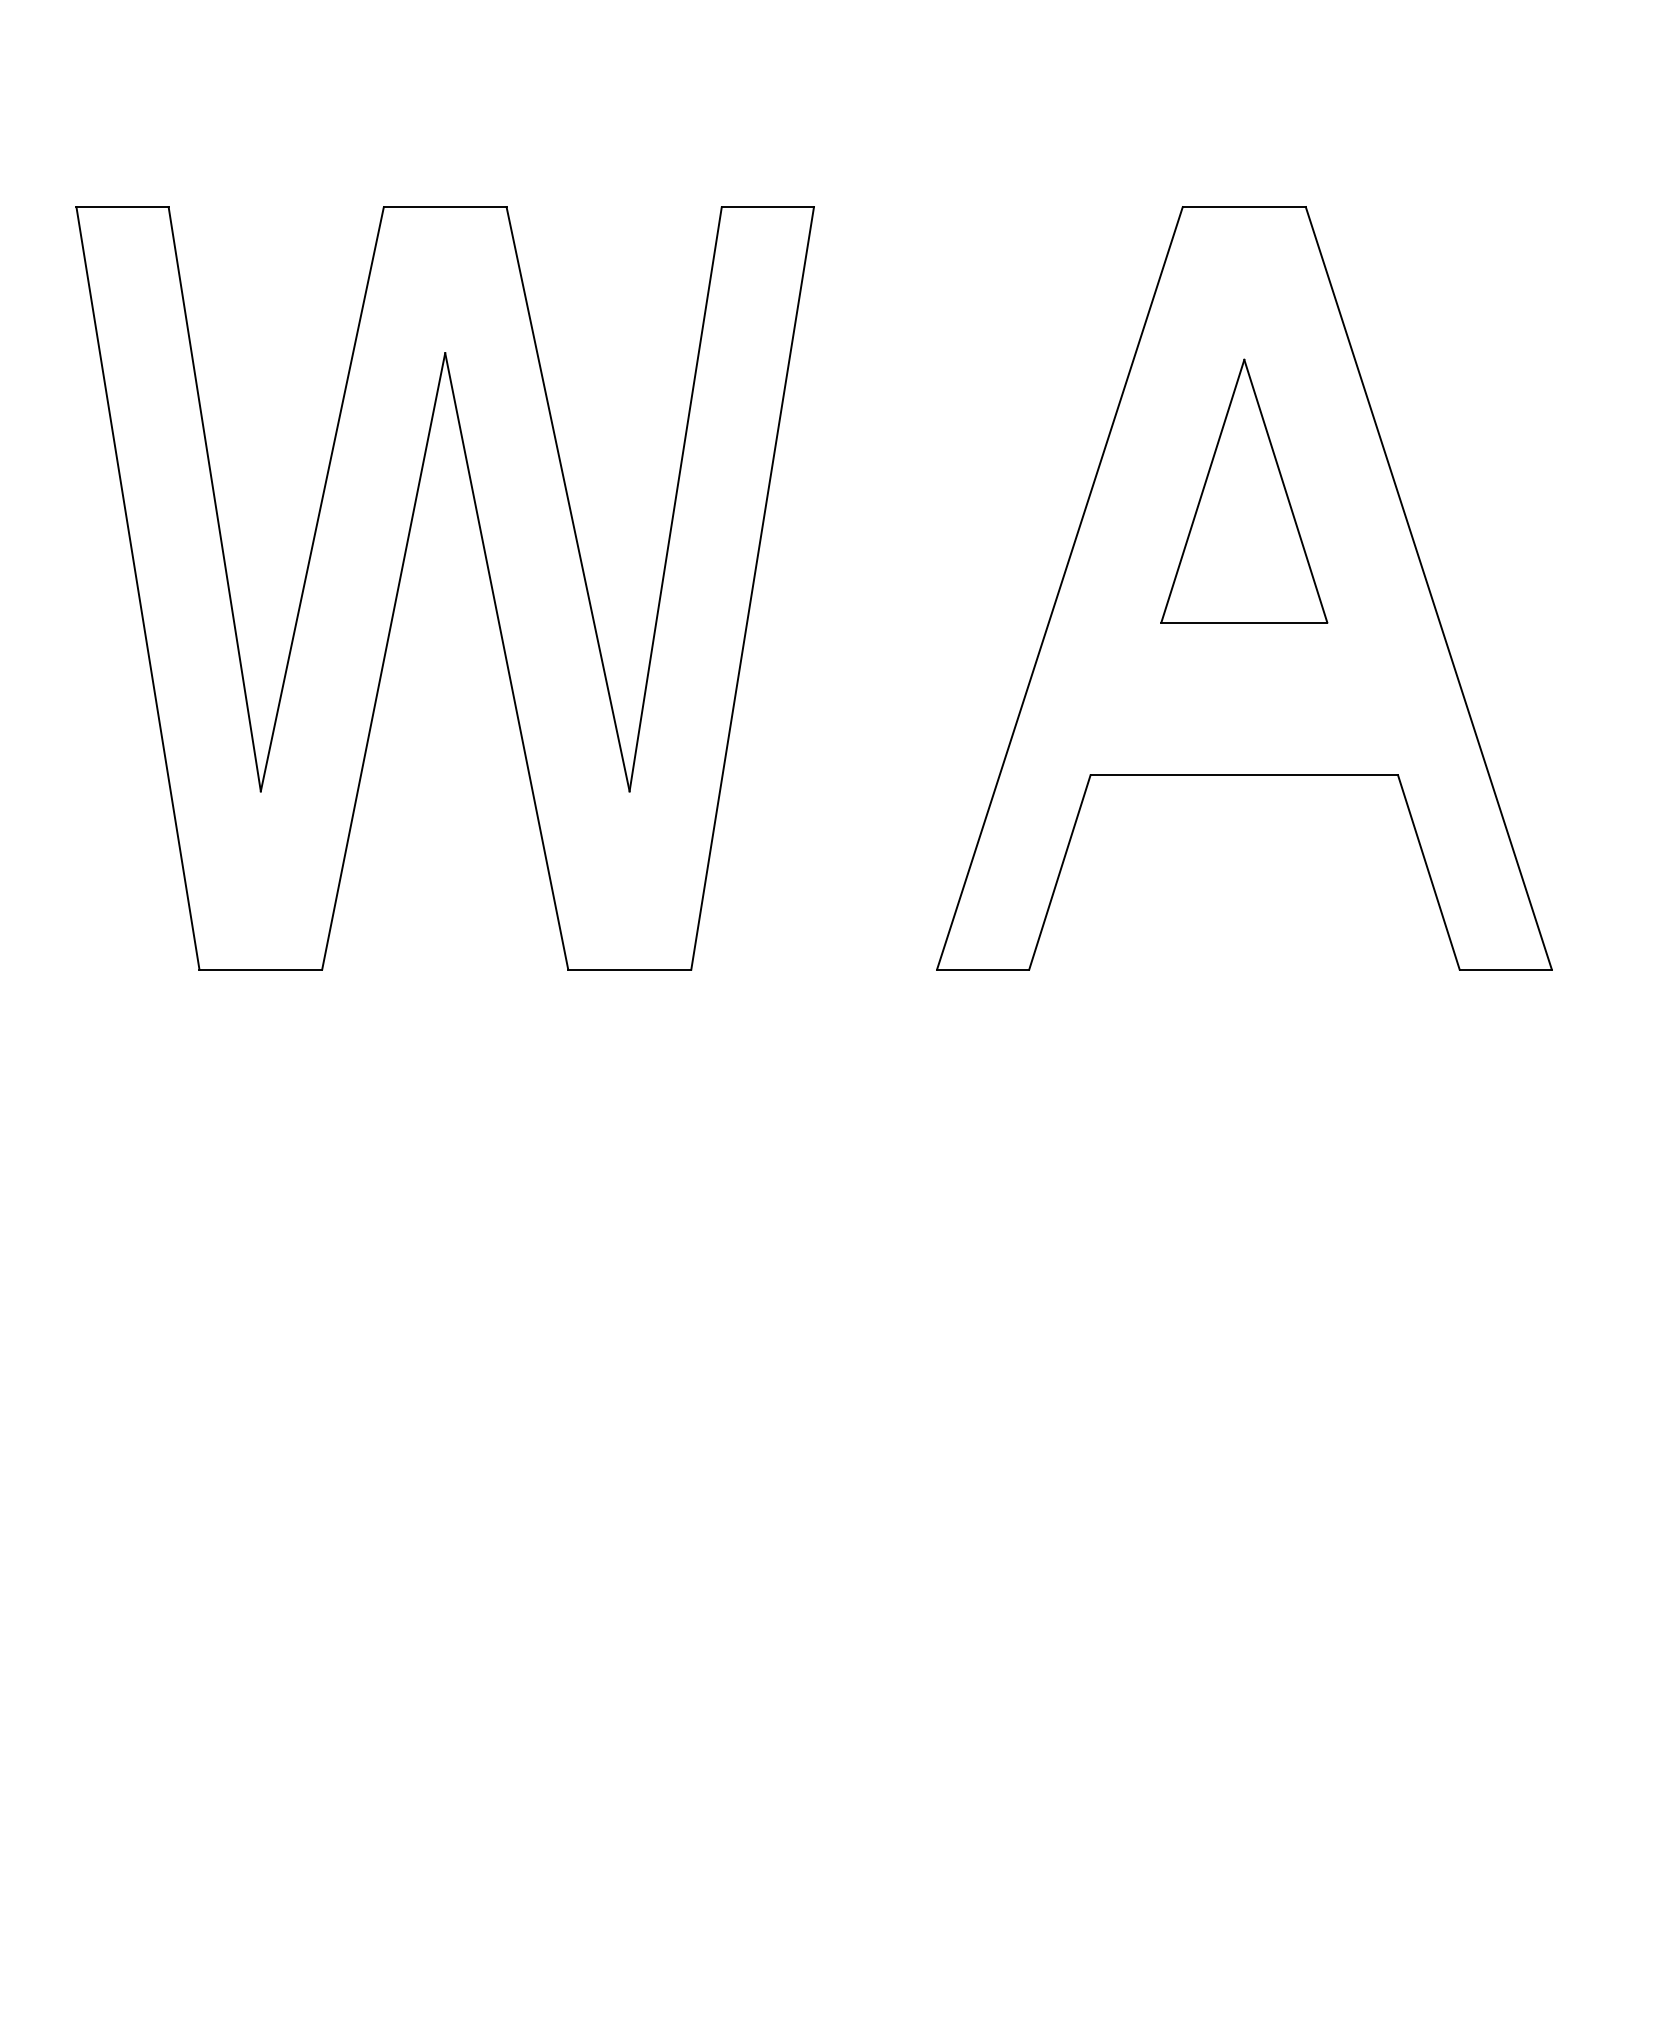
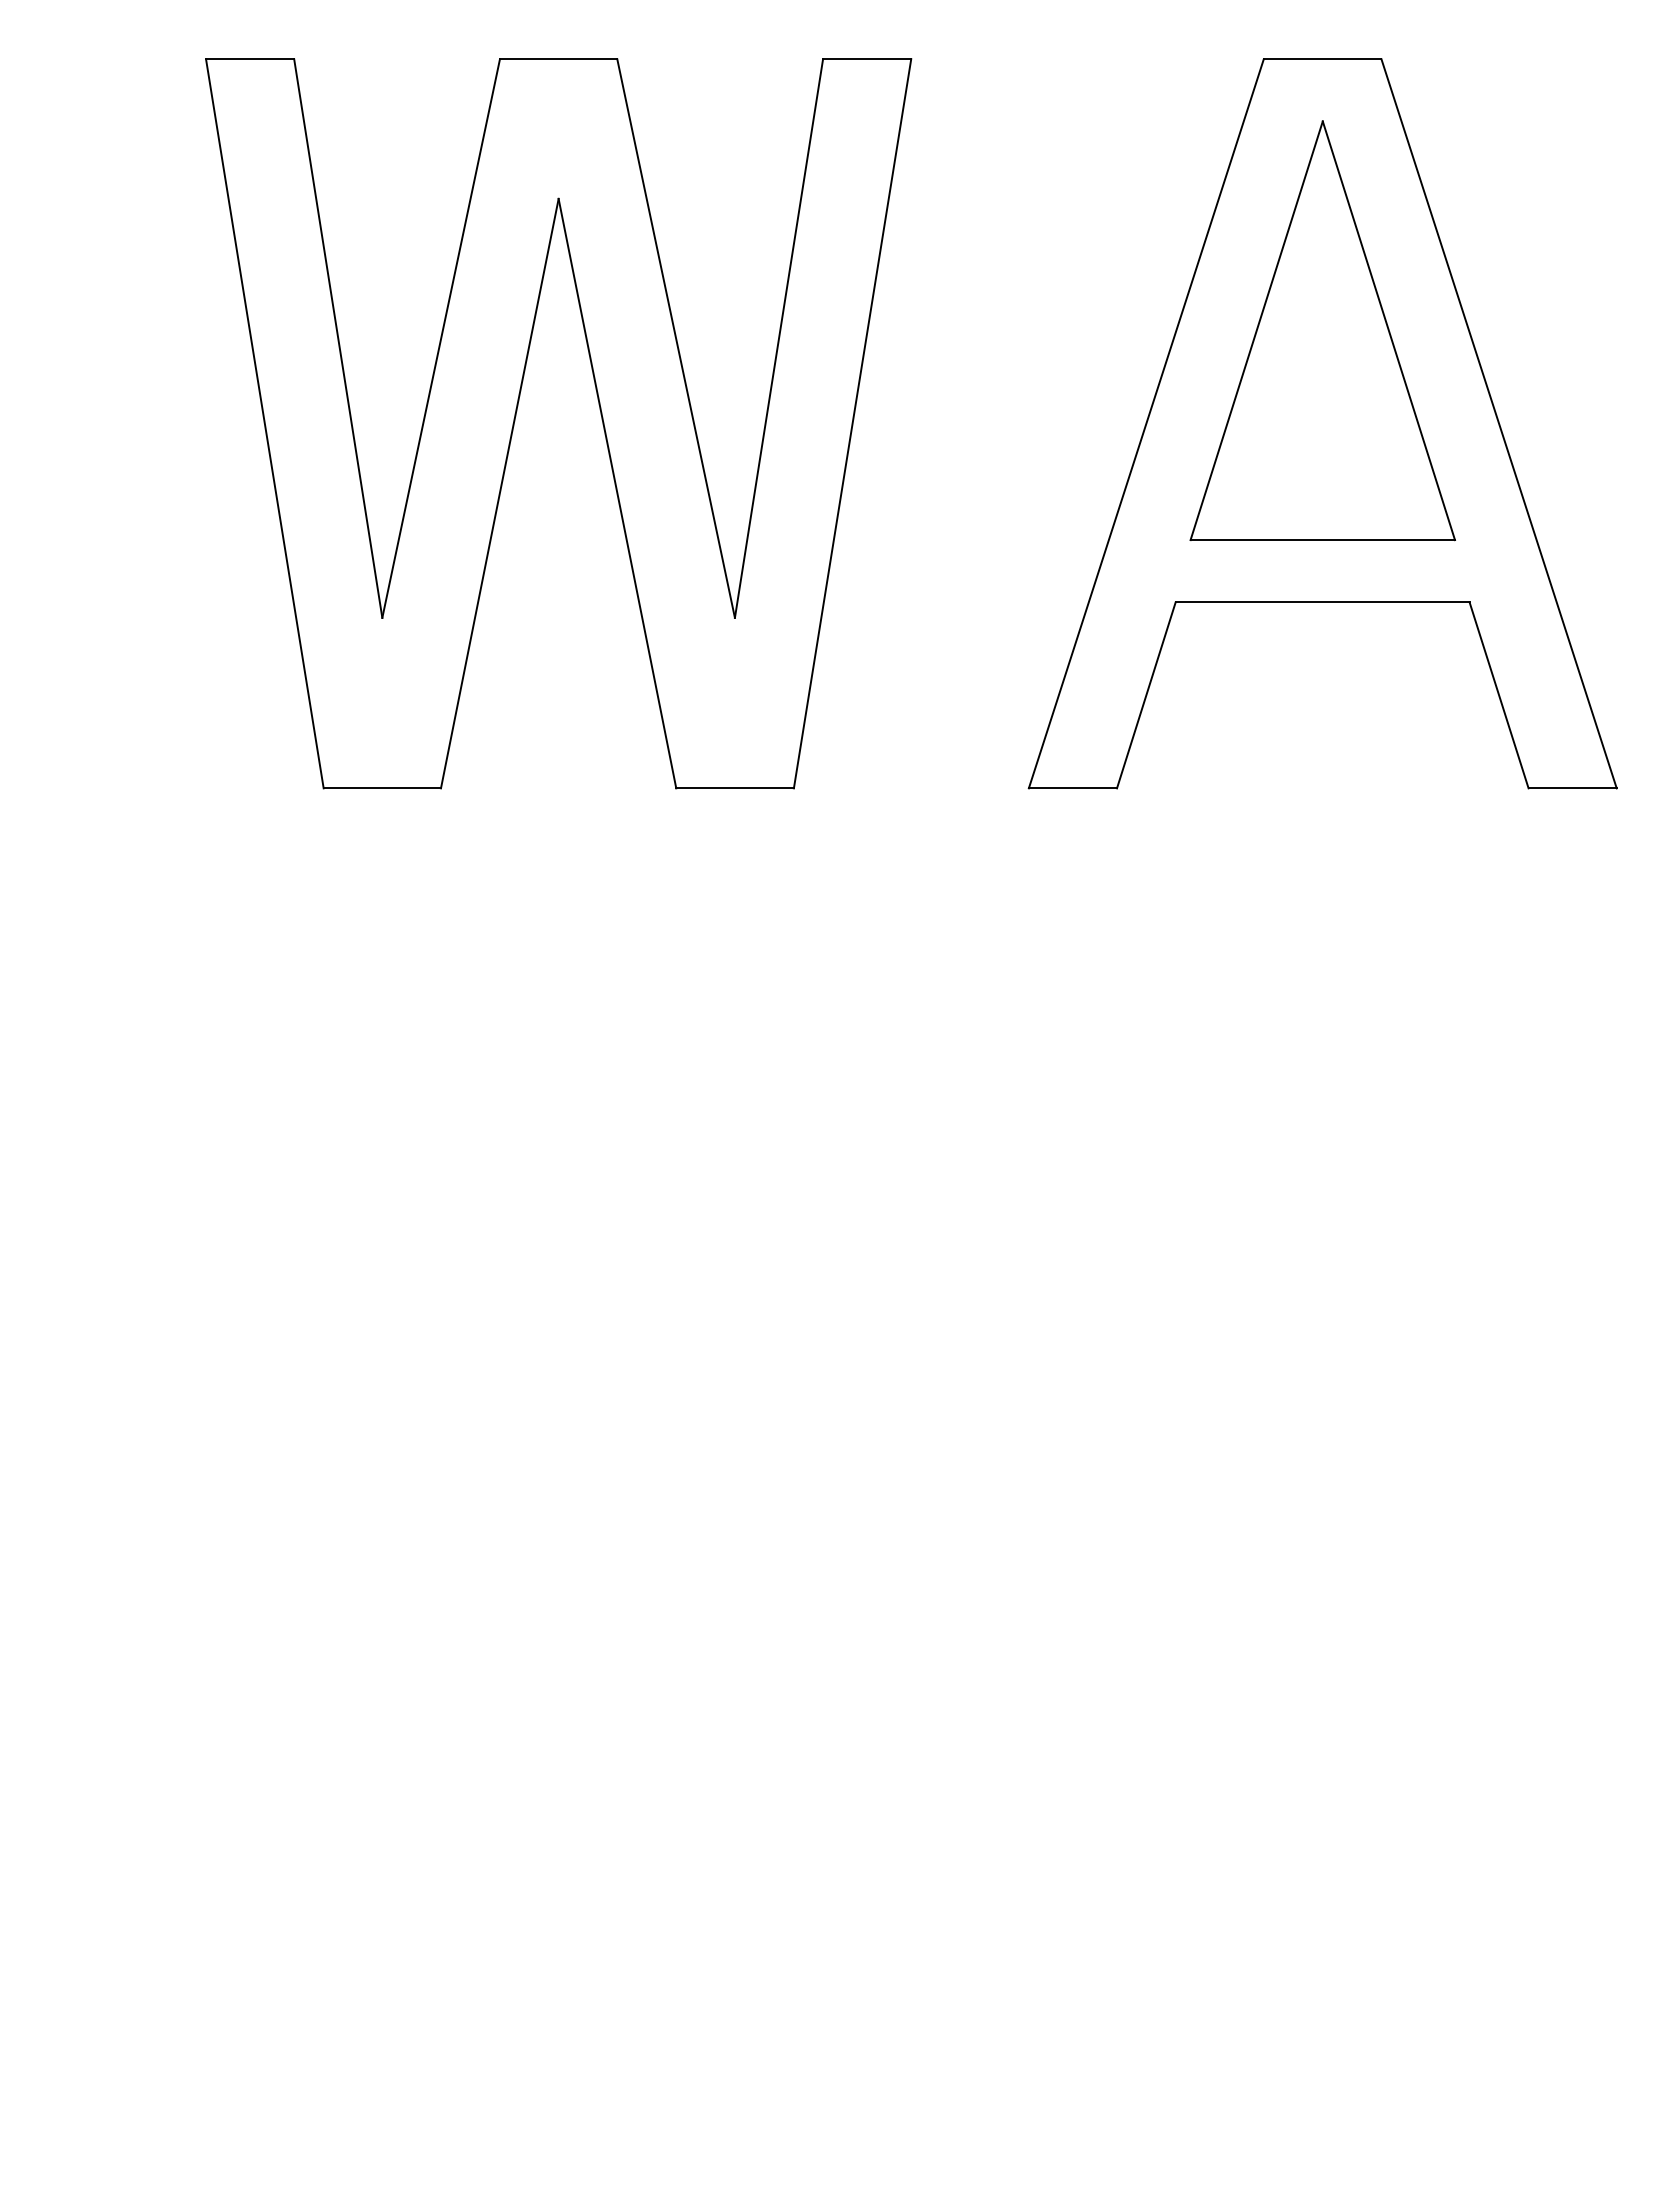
part: (1244, 490) -> (1322, 330), size x1.67

